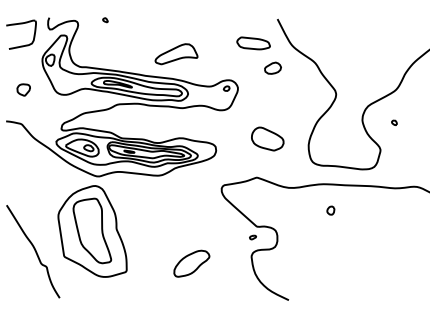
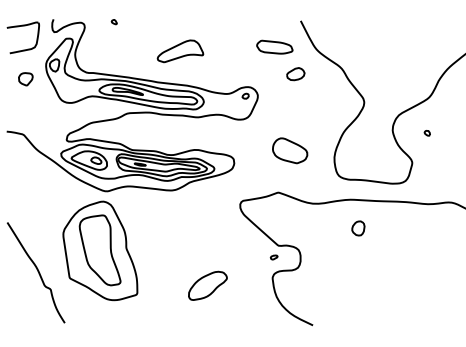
part: (176, 54) -> (180, 51), moved
part: (23, 89) -> (25, 78), moved
part: (330, 210) -> (358, 228), size x1.6

